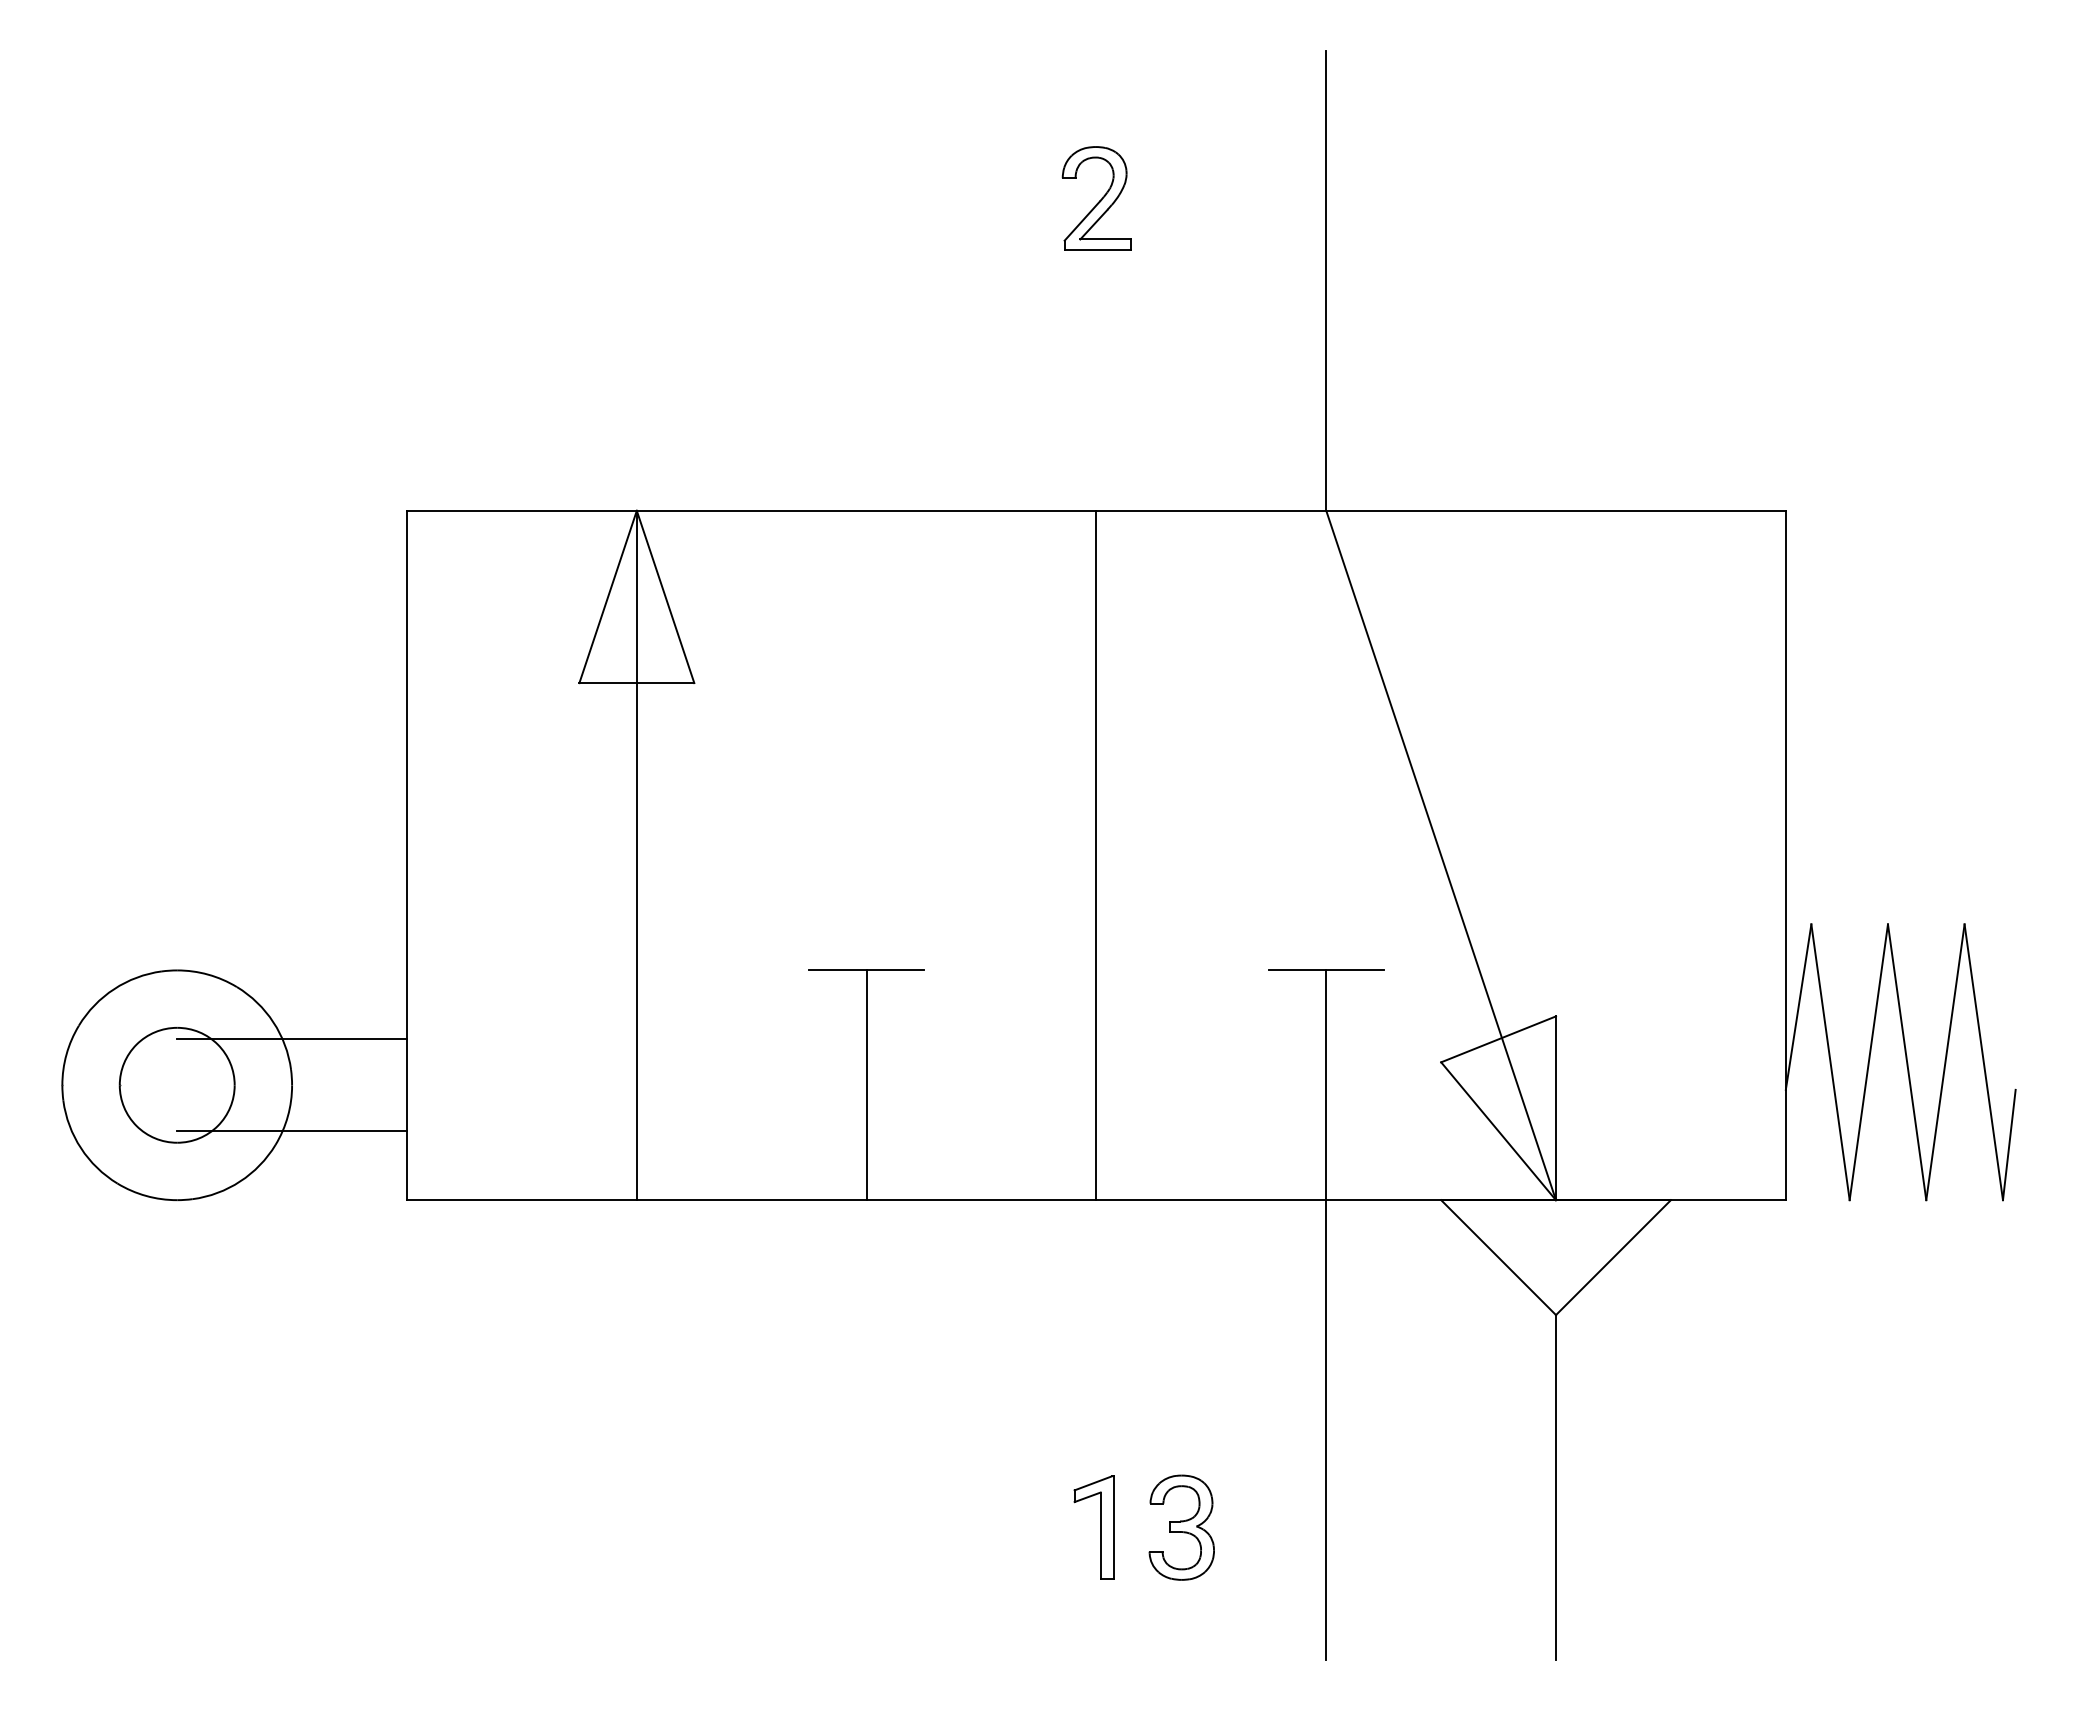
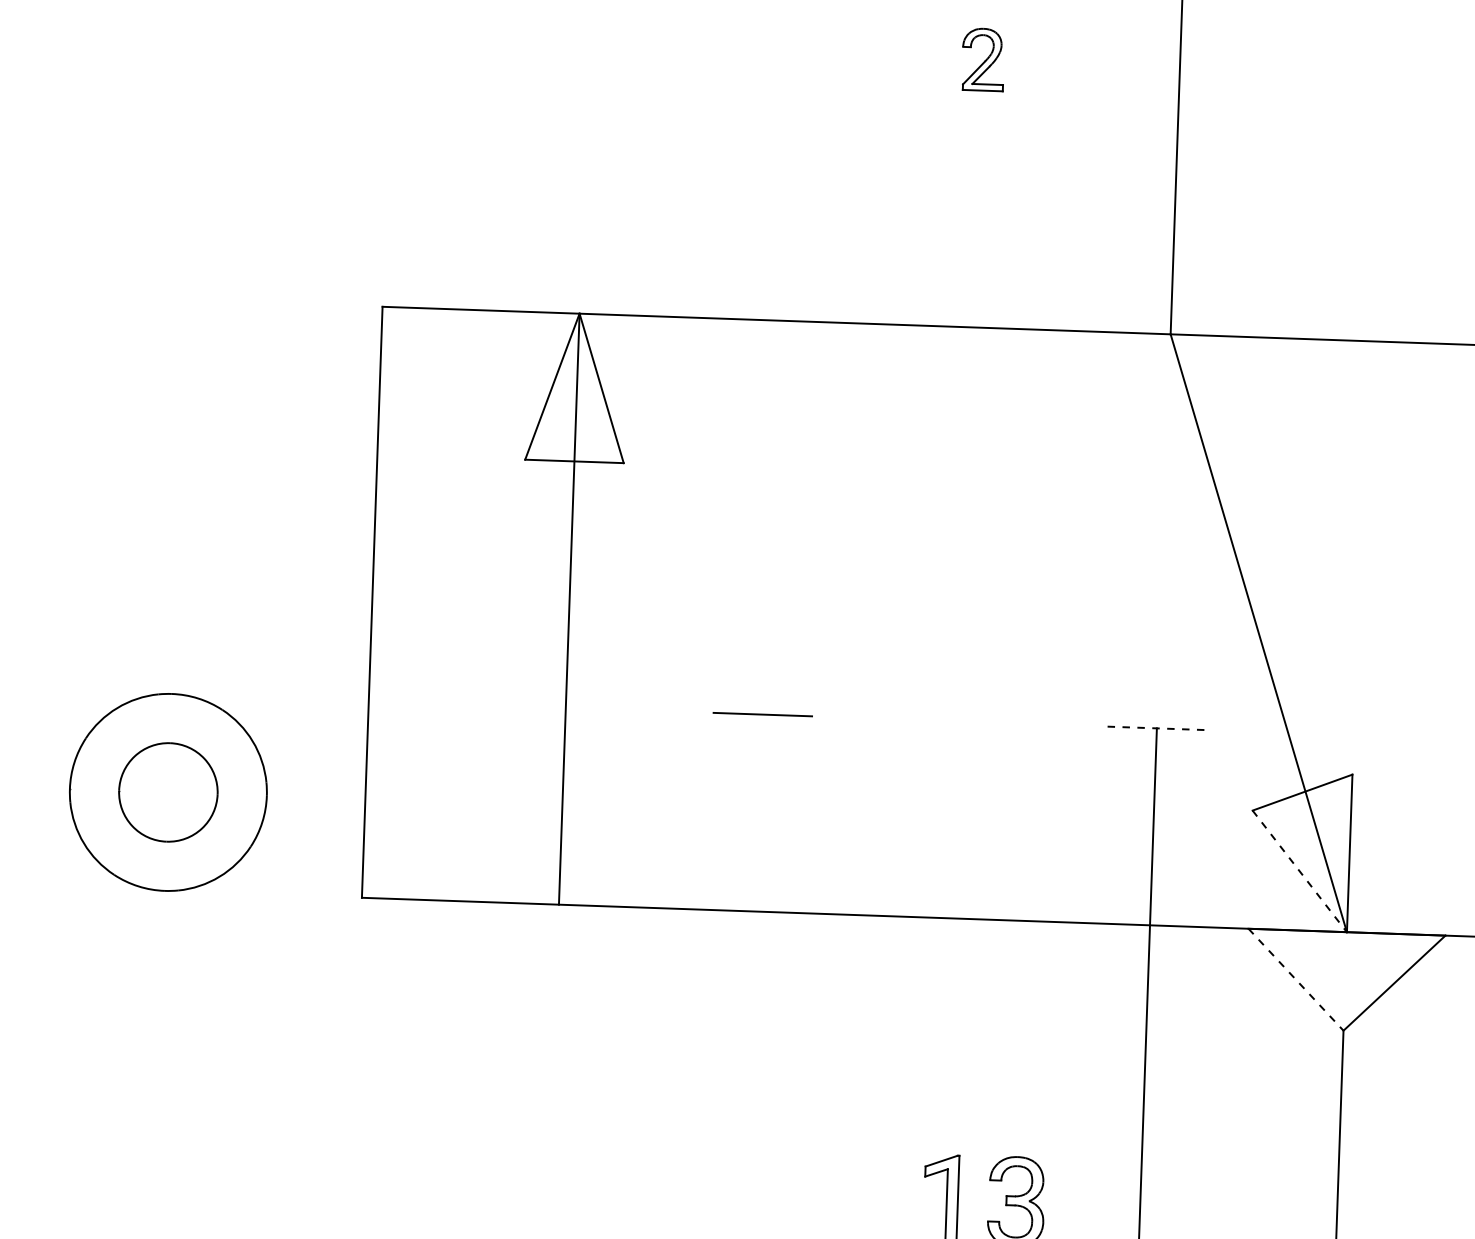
part: (1096, 198) -> (983, 59), size x0.7
line: (1096, 855) -> (963, 622), removed
line: (1326, 970) -> (1157, 728), solid -> dashed
line: (292, 1039) -> (268, 756), removed
line: (866, 1085) -> (759, 813), removed
line: (292, 1131) -> (265, 835), removed
line: (1498, 1131) -> (1299, 871), solid -> dashed
line: (1498, 1257) -> (1295, 979), solid -> dashed

